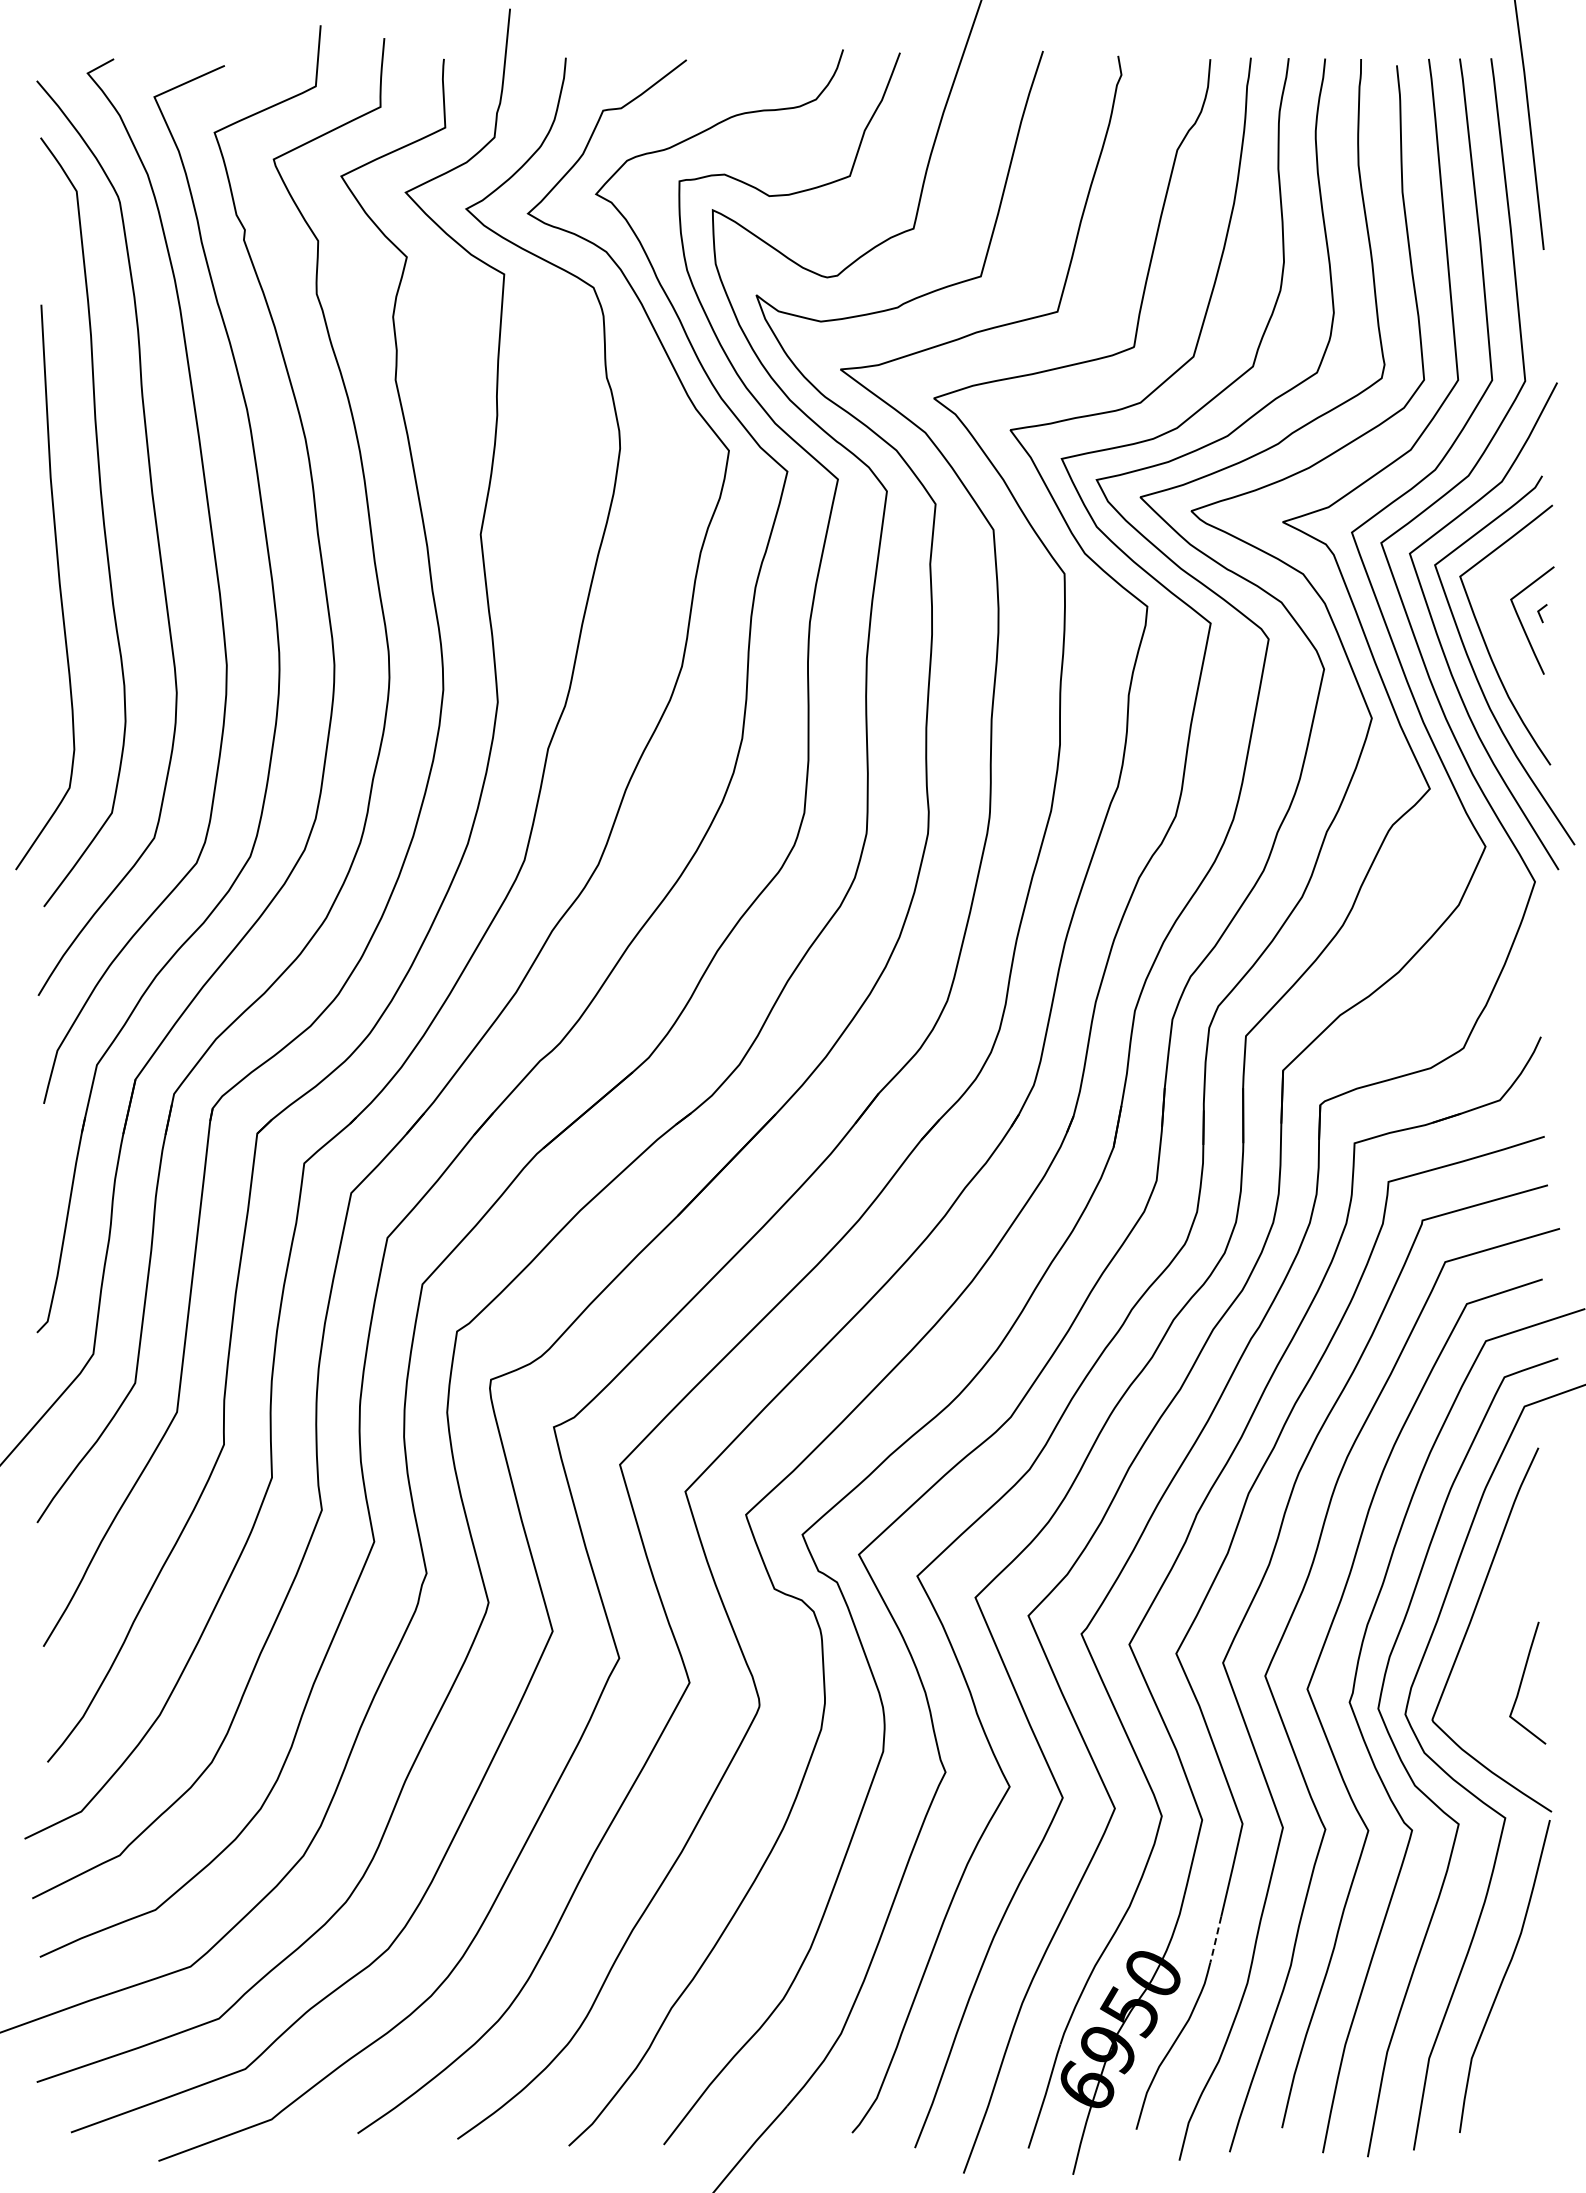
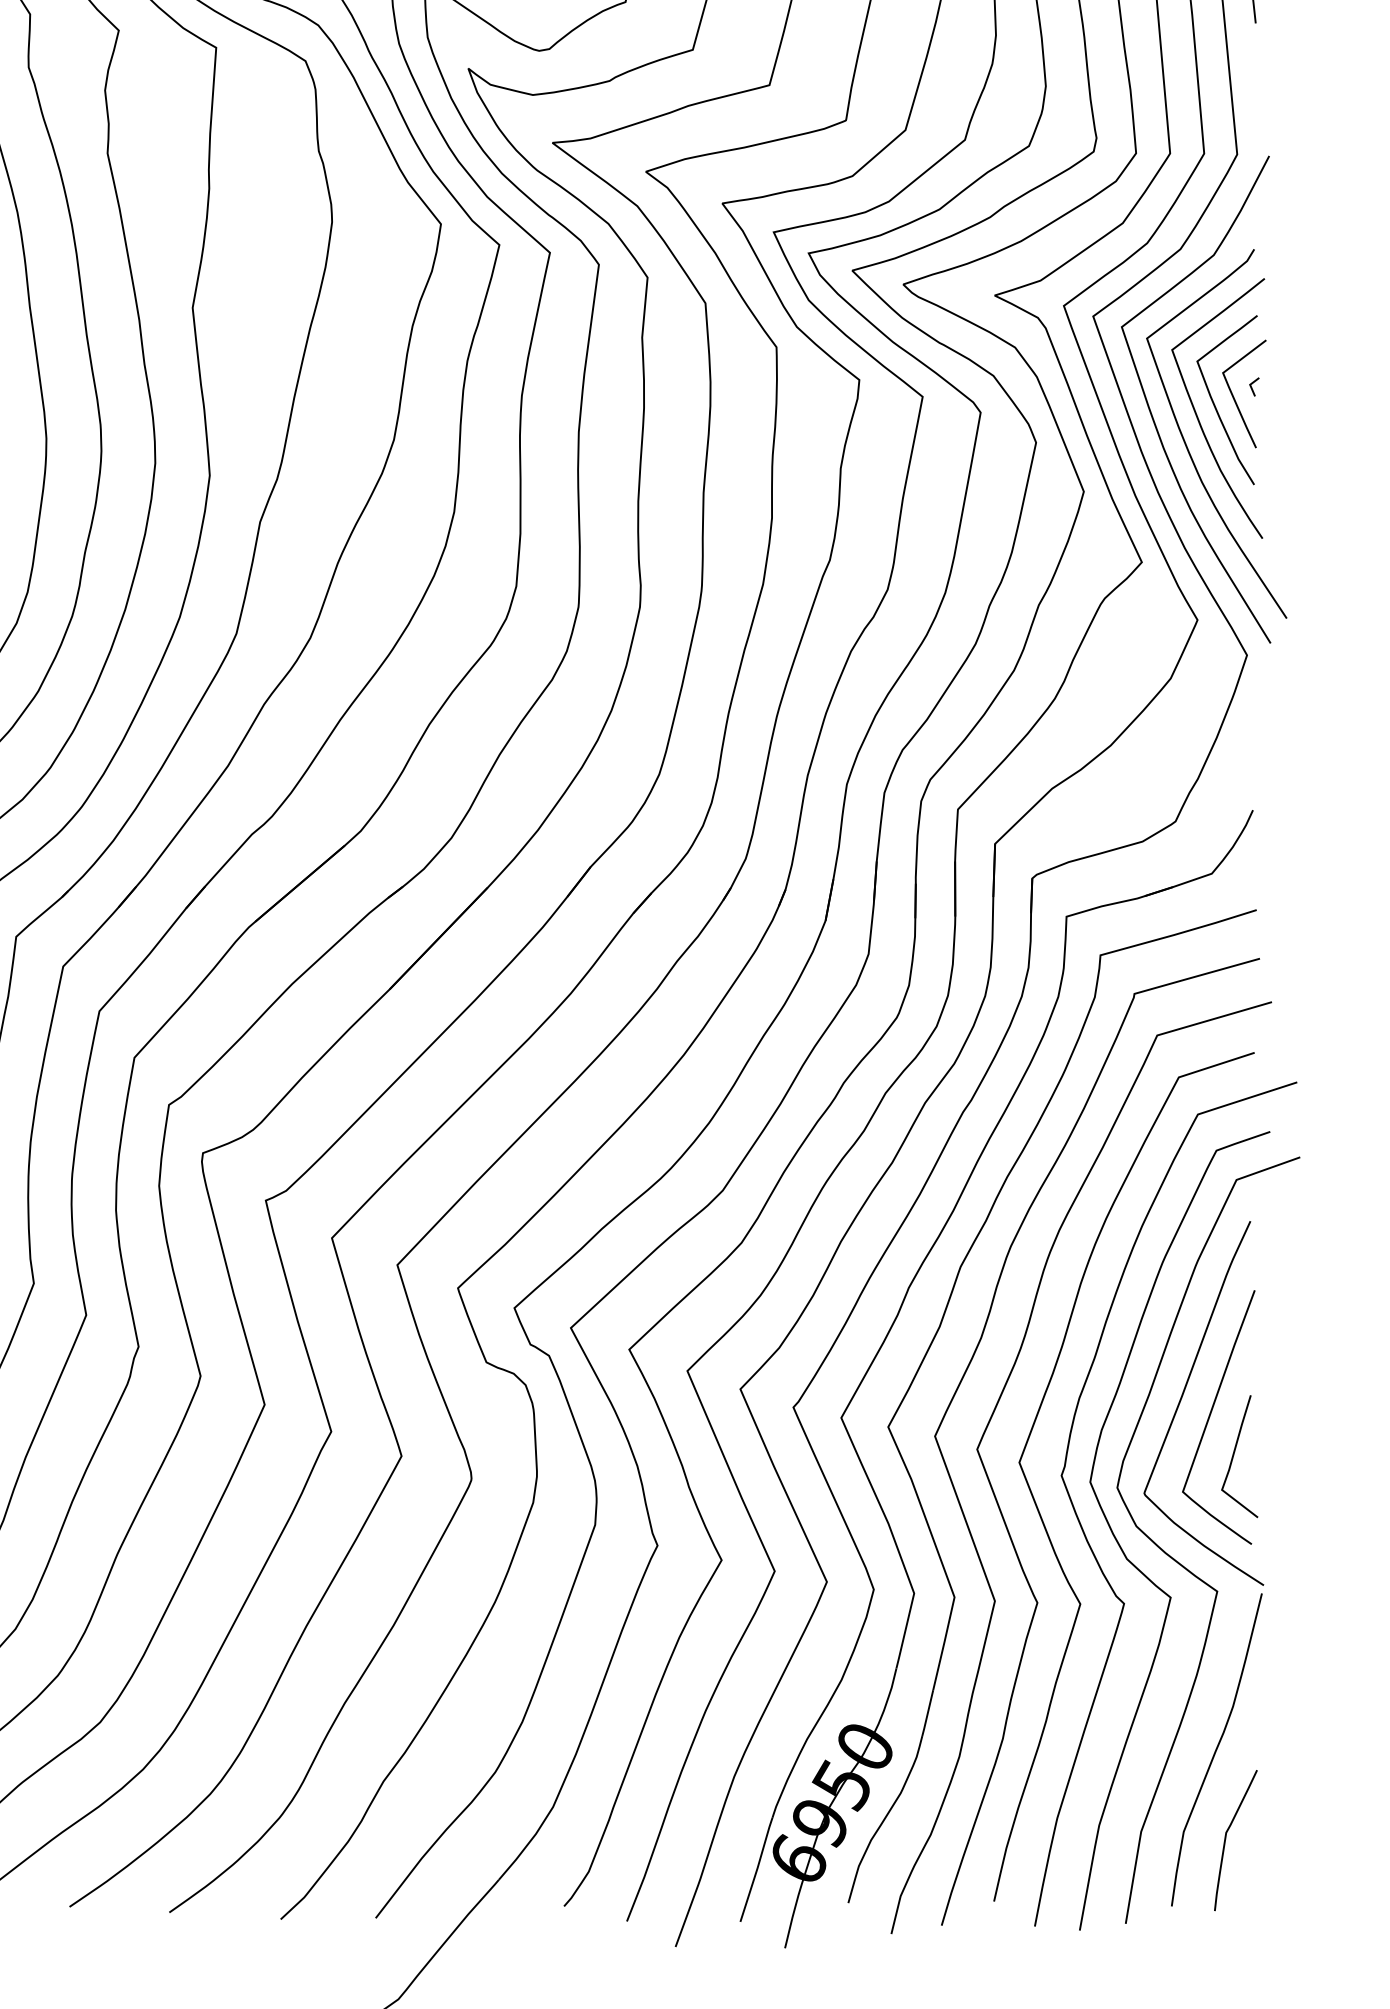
curve: (1503, 631) -> (1215, 404), added
curve: (1499, 1640) -> (1211, 1413), added
line: (1215, 1941) -> (927, 1714), dashed -> solid
curve: (1514, 2065) -> (1226, 1838), added

